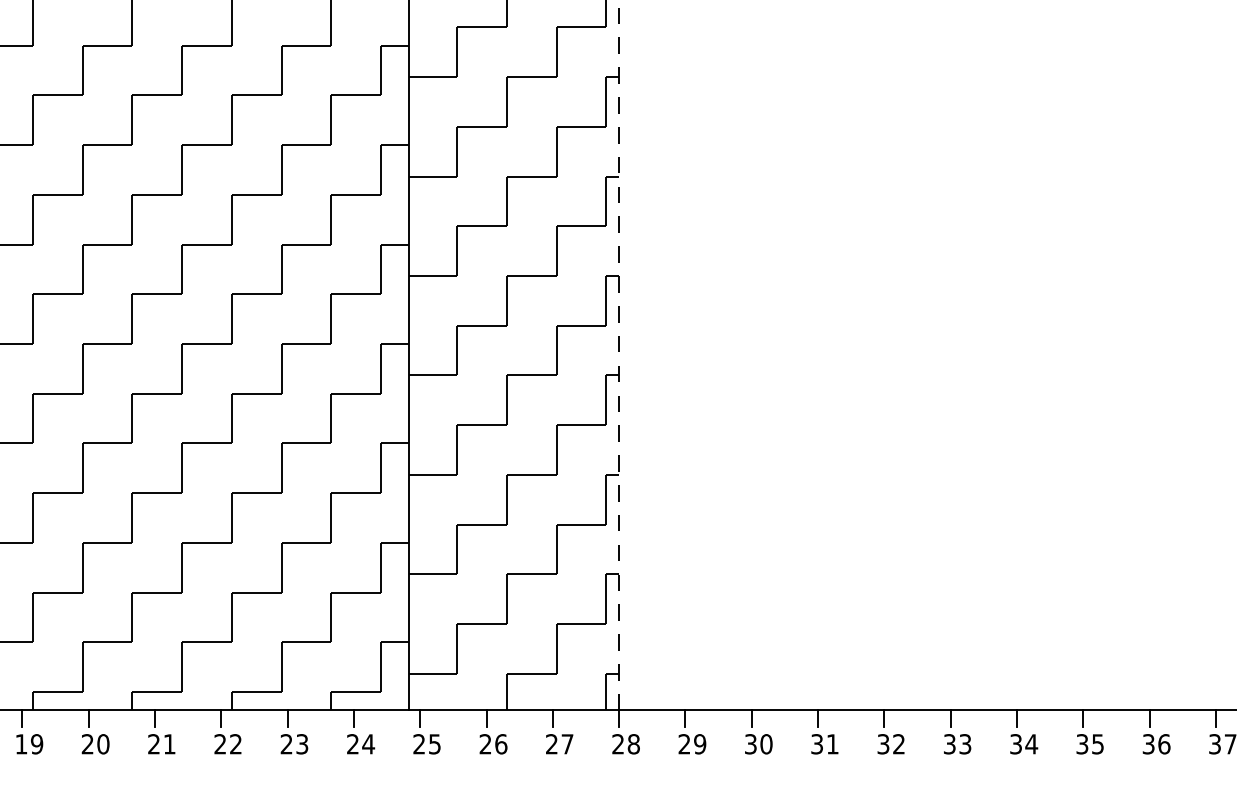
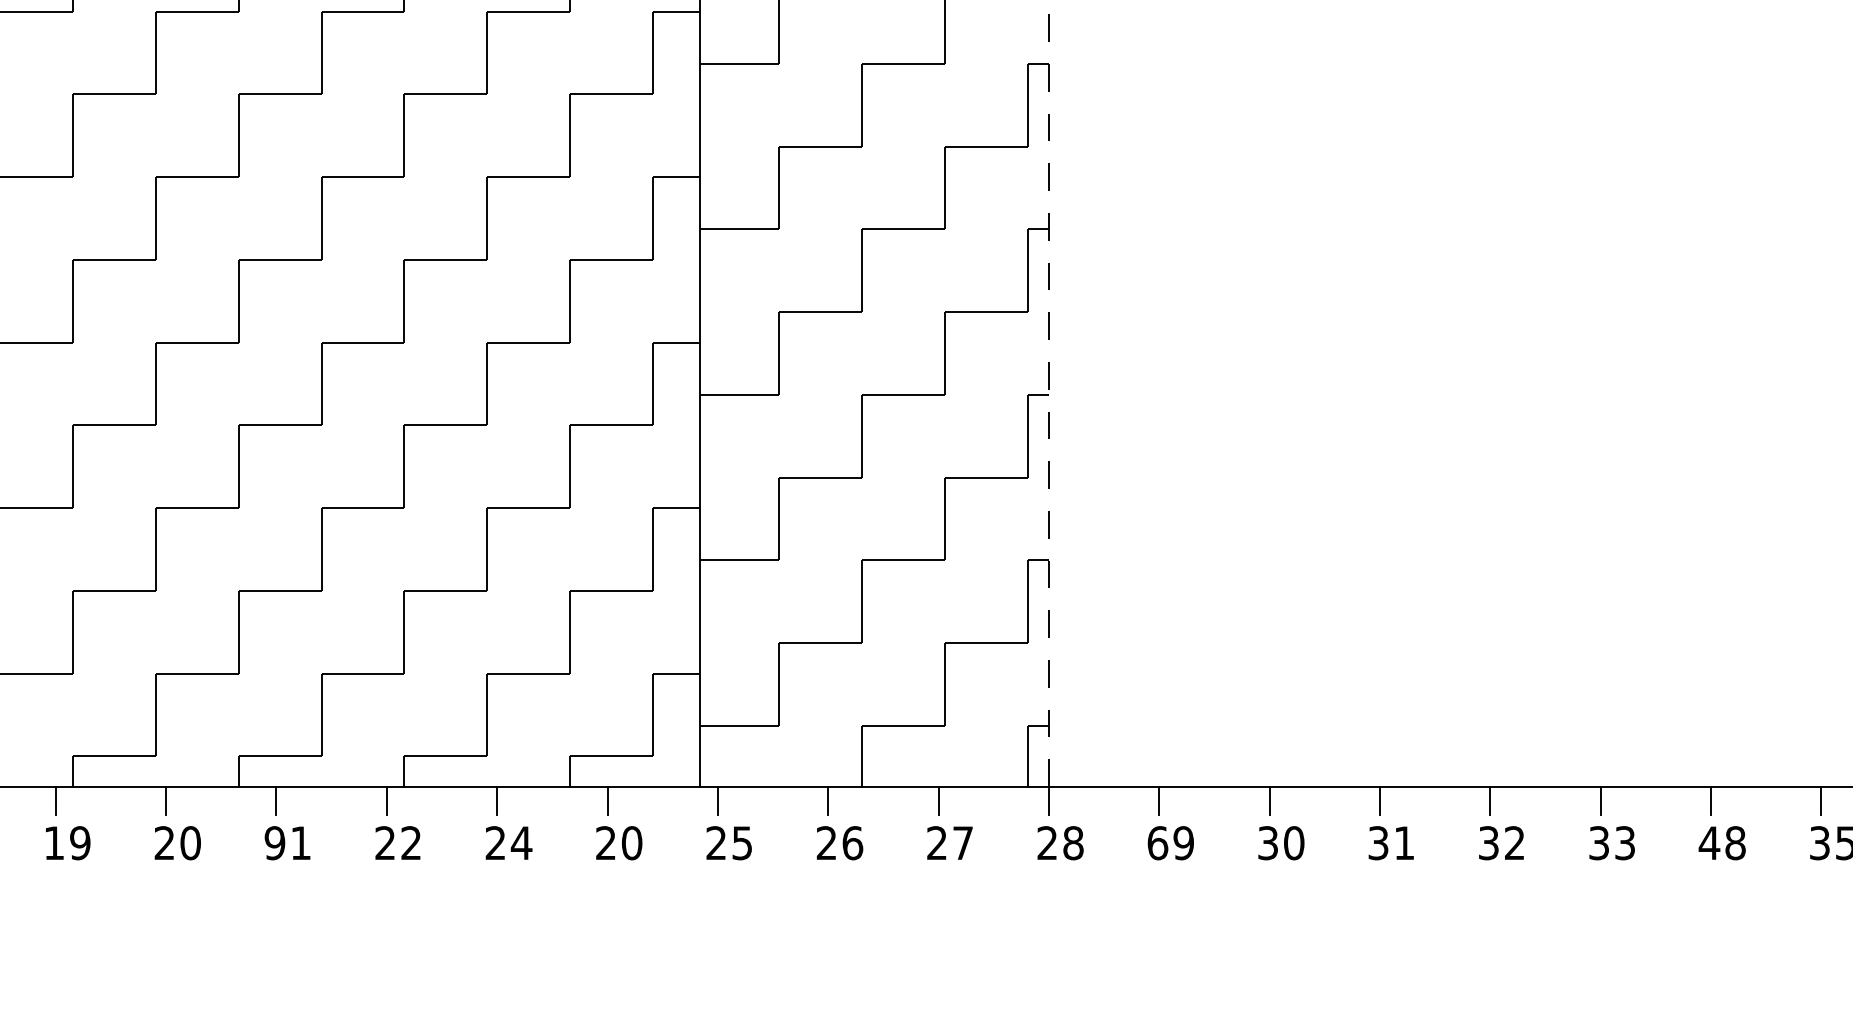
text: (154, 744) -> (275, 843), 21 -> 91
text: (301, 744) -> (520, 843), 23 -> 24
text: (368, 744) -> (631, 843), 24 -> 20
text: (684, 744) -> (1157, 843), 29 -> 69
text: (1023, 744) -> (1721, 843), 34 -> 48

